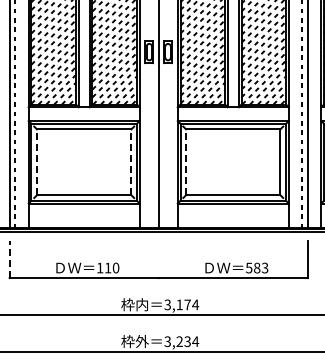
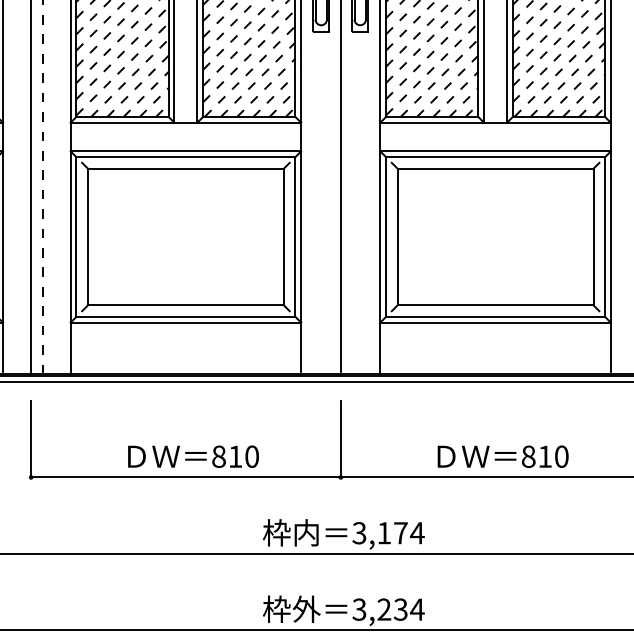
line: (37, 162) -> (88, 237), dashed -> solid
line: (131, 162) -> (284, 237), dashed -> solid
line: (186, 162) -> (398, 237), dashed -> solid
line: (9, 259) -> (30, 438), dashed -> solid
line: (158, 259) -> (340, 438), added
text: (100, 267) -> (219, 455), 110 -> 810
text: (257, 267) -> (545, 455), 583 -> 810

